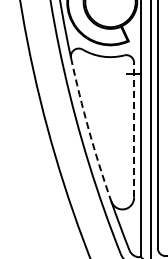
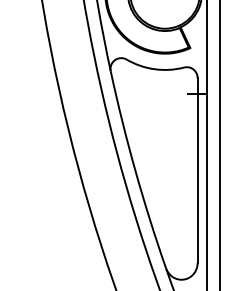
line: (134, 129) -> (198, 169), dashed -> solid
arc: (88, 130) -> (134, 170), dashed -> solid

